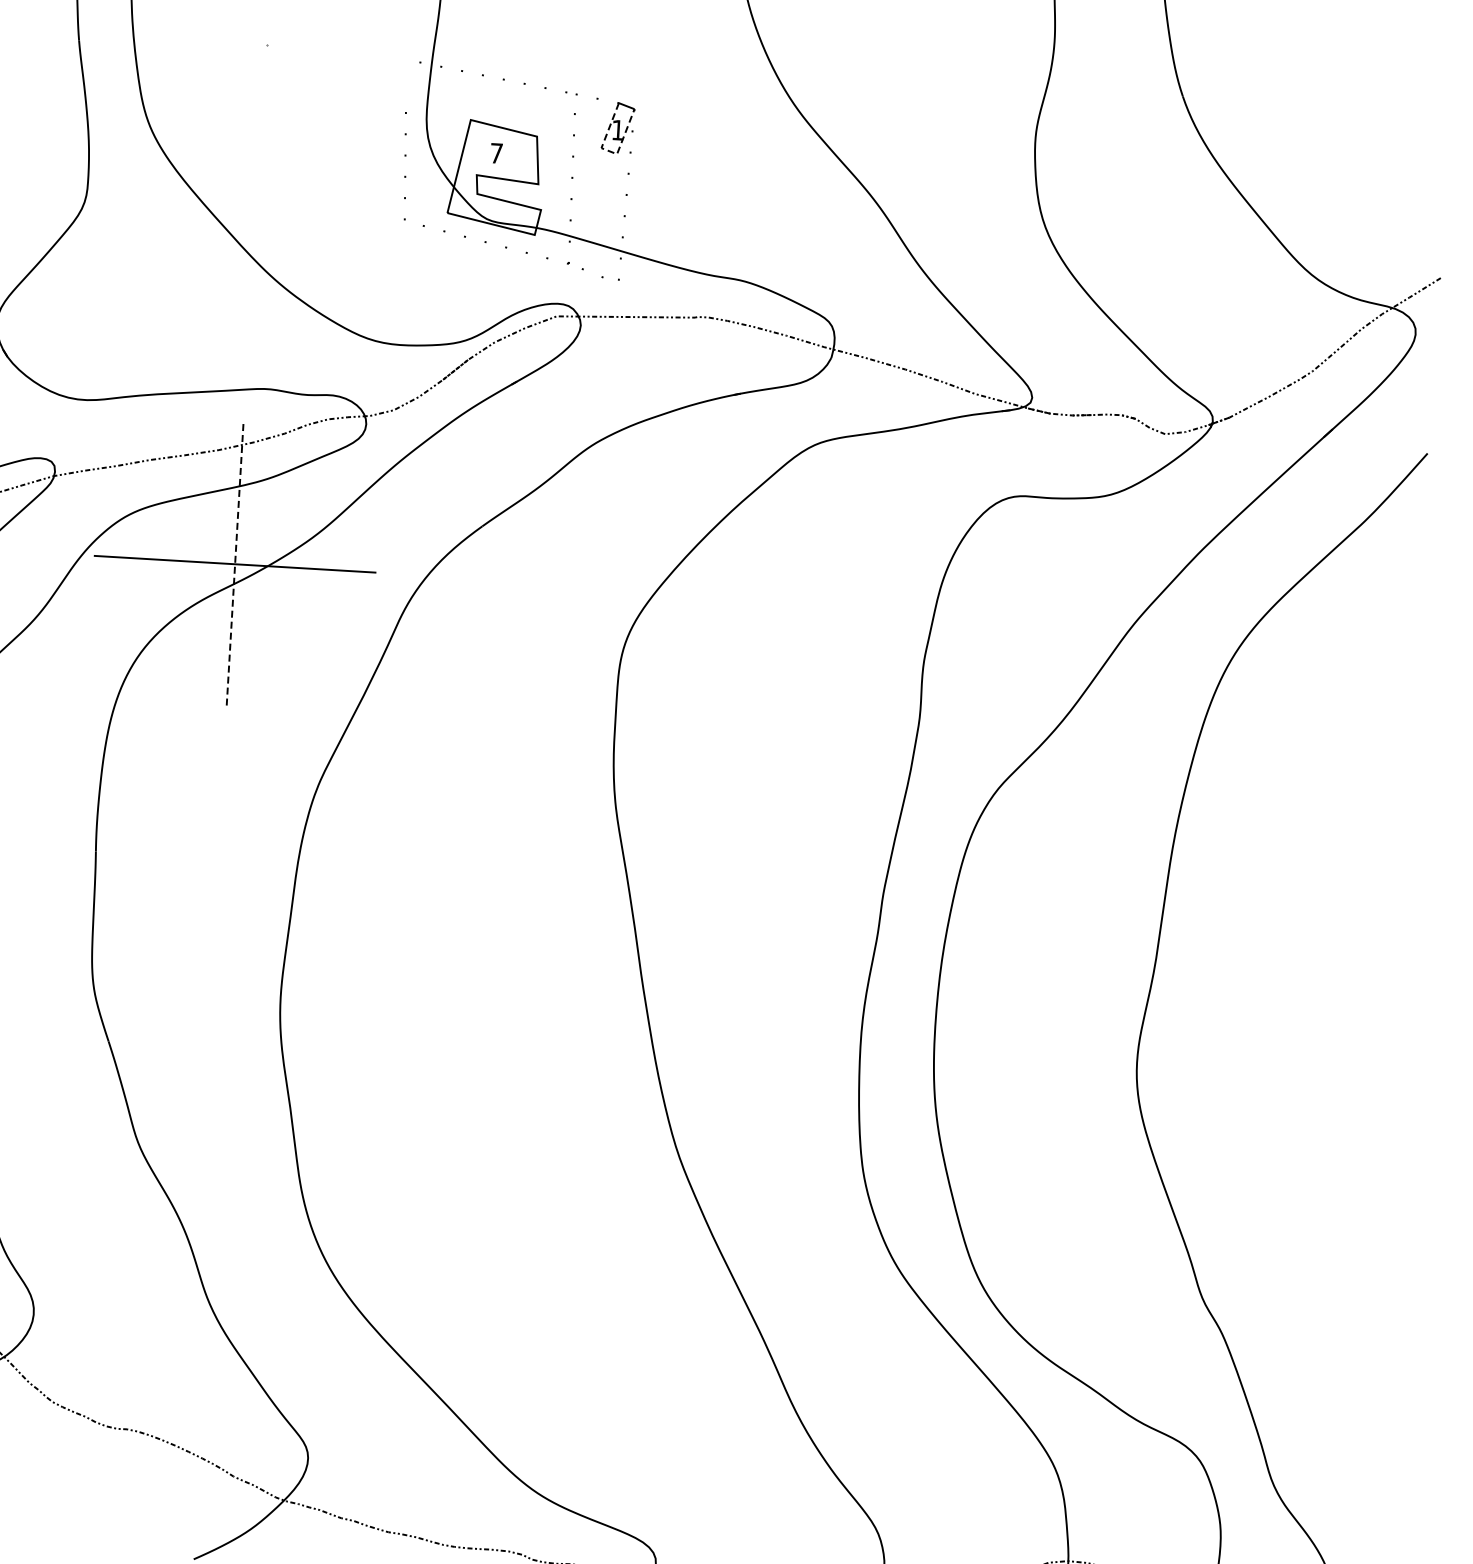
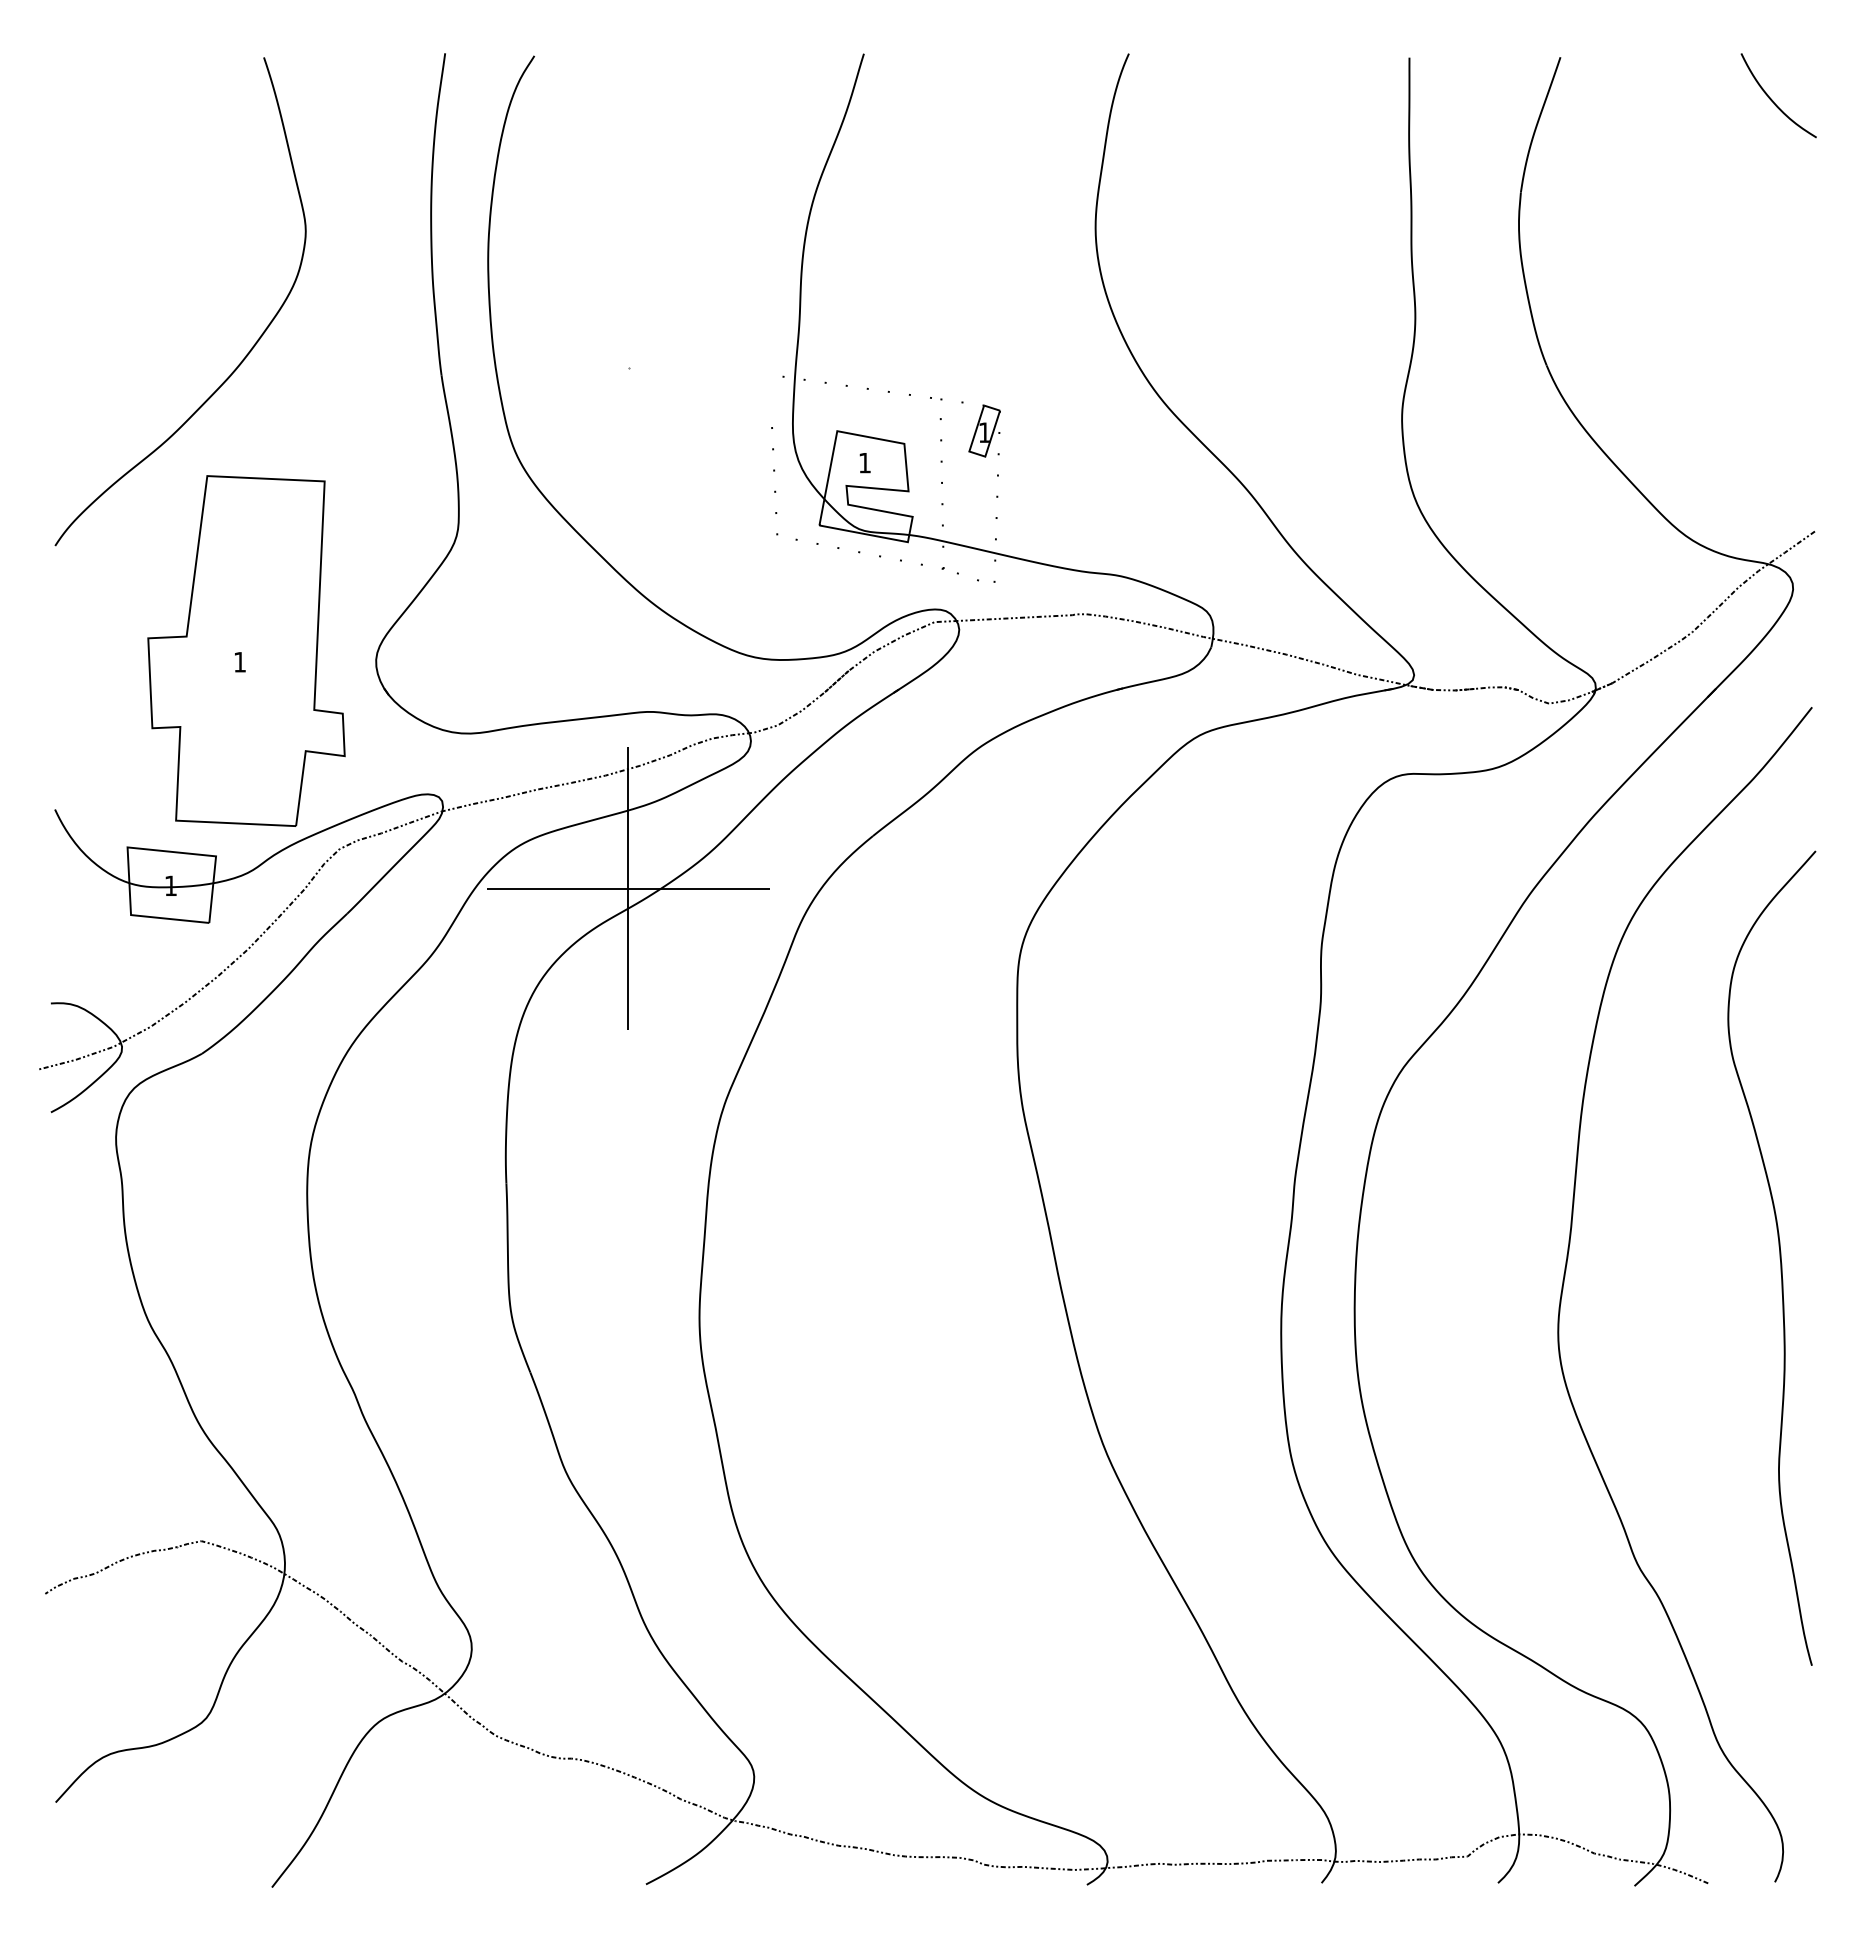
line: (609, 151) -> (977, 454), dashed -> solid
text: (496, 153) -> (864, 463), 7 -> 1
line: (235, 564) -> (628, 888), dashed -> solid
curve: (1362, 1000) -> (1779, 1257), added

